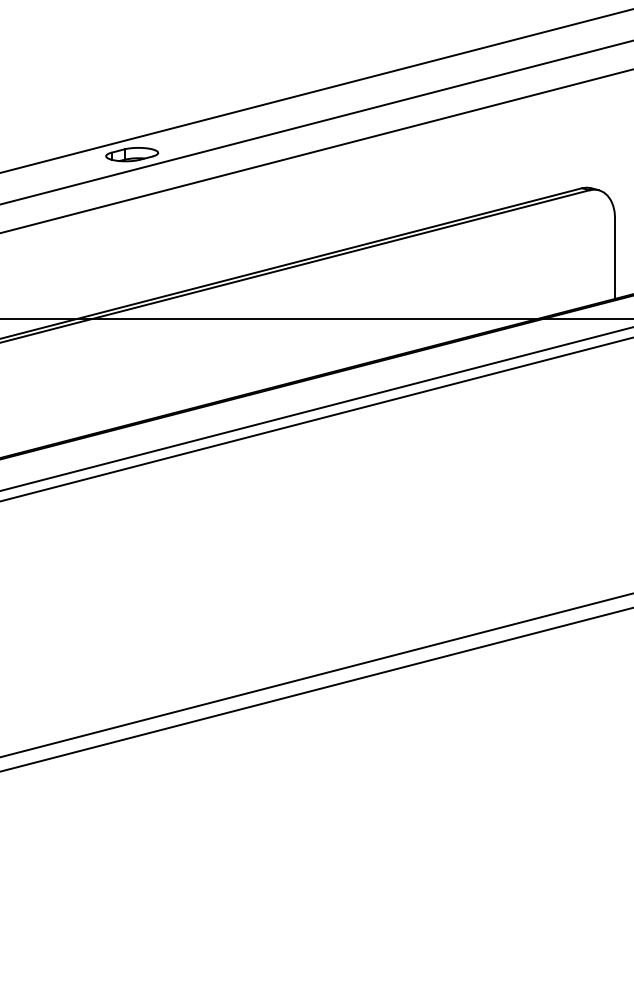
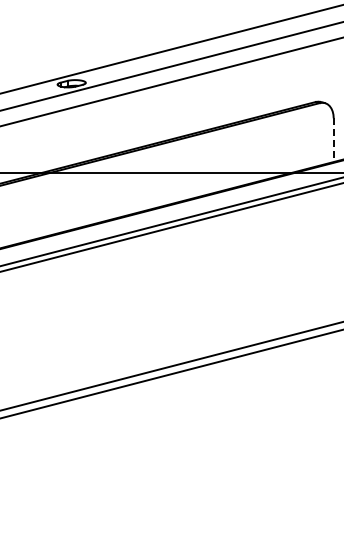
line: (614, 259) -> (333, 140), solid -> dashed

